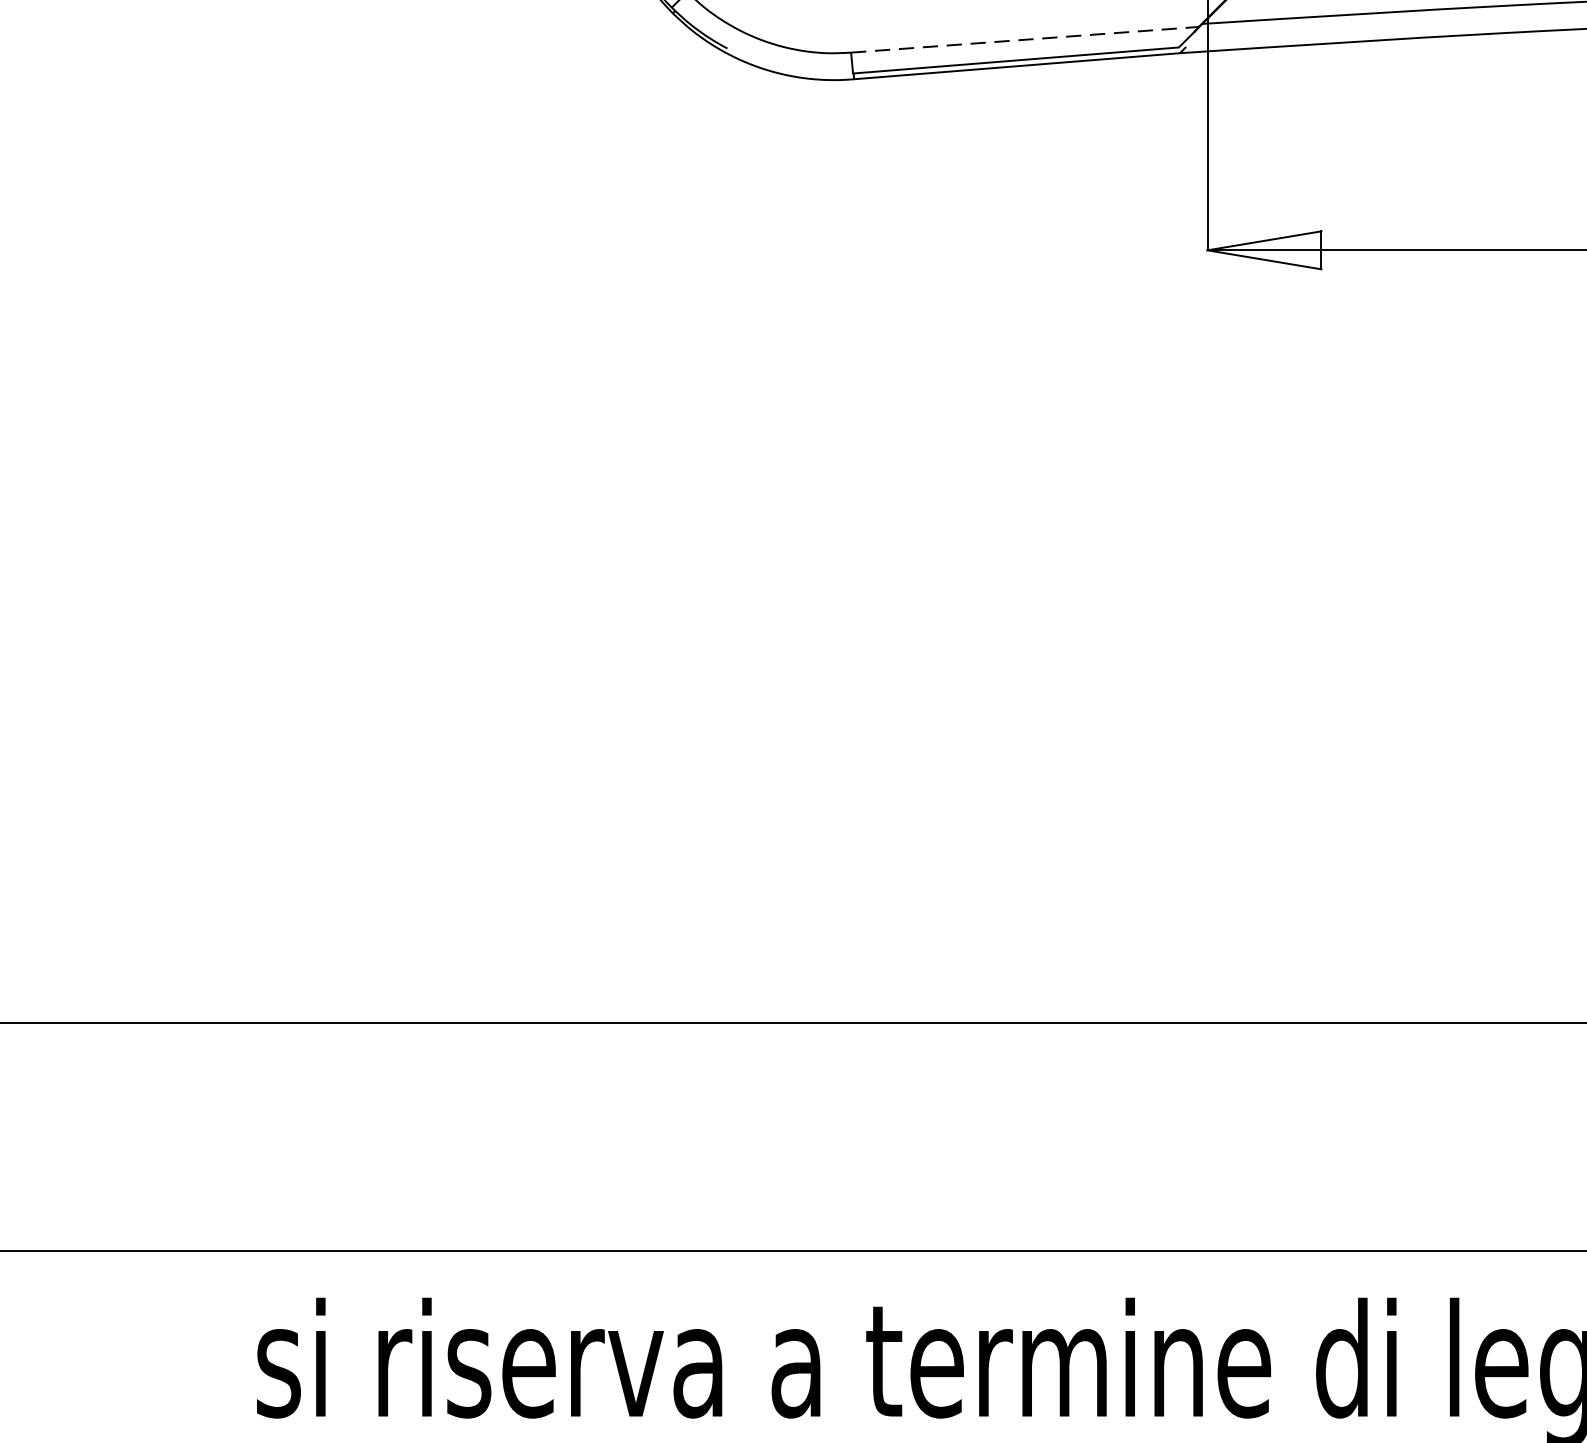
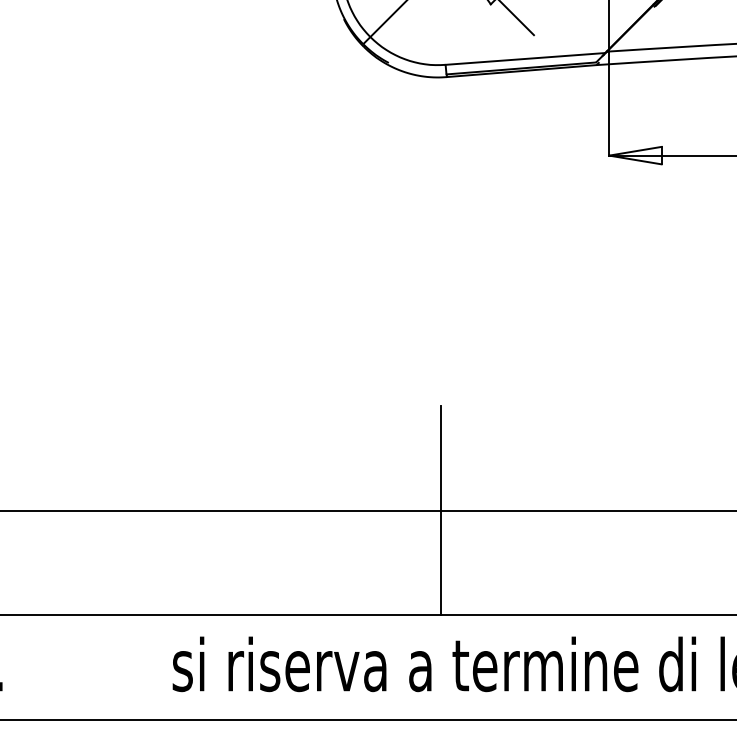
line: (1025, 38) -> (525, 58), dashed -> solid
line: (842, 1023) -> (441, 510), added

